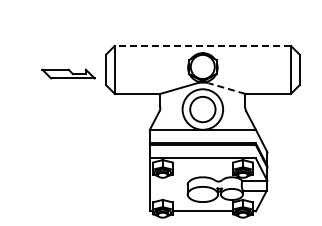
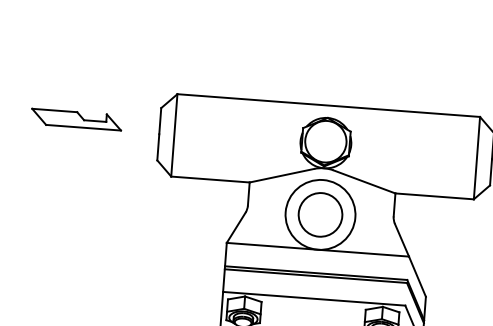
line: (202, 45) -> (328, 104), dashed -> solid
part: (68, 73) -> (76, 118), moved
line: (226, 88) -> (363, 181), dashed -> solid

